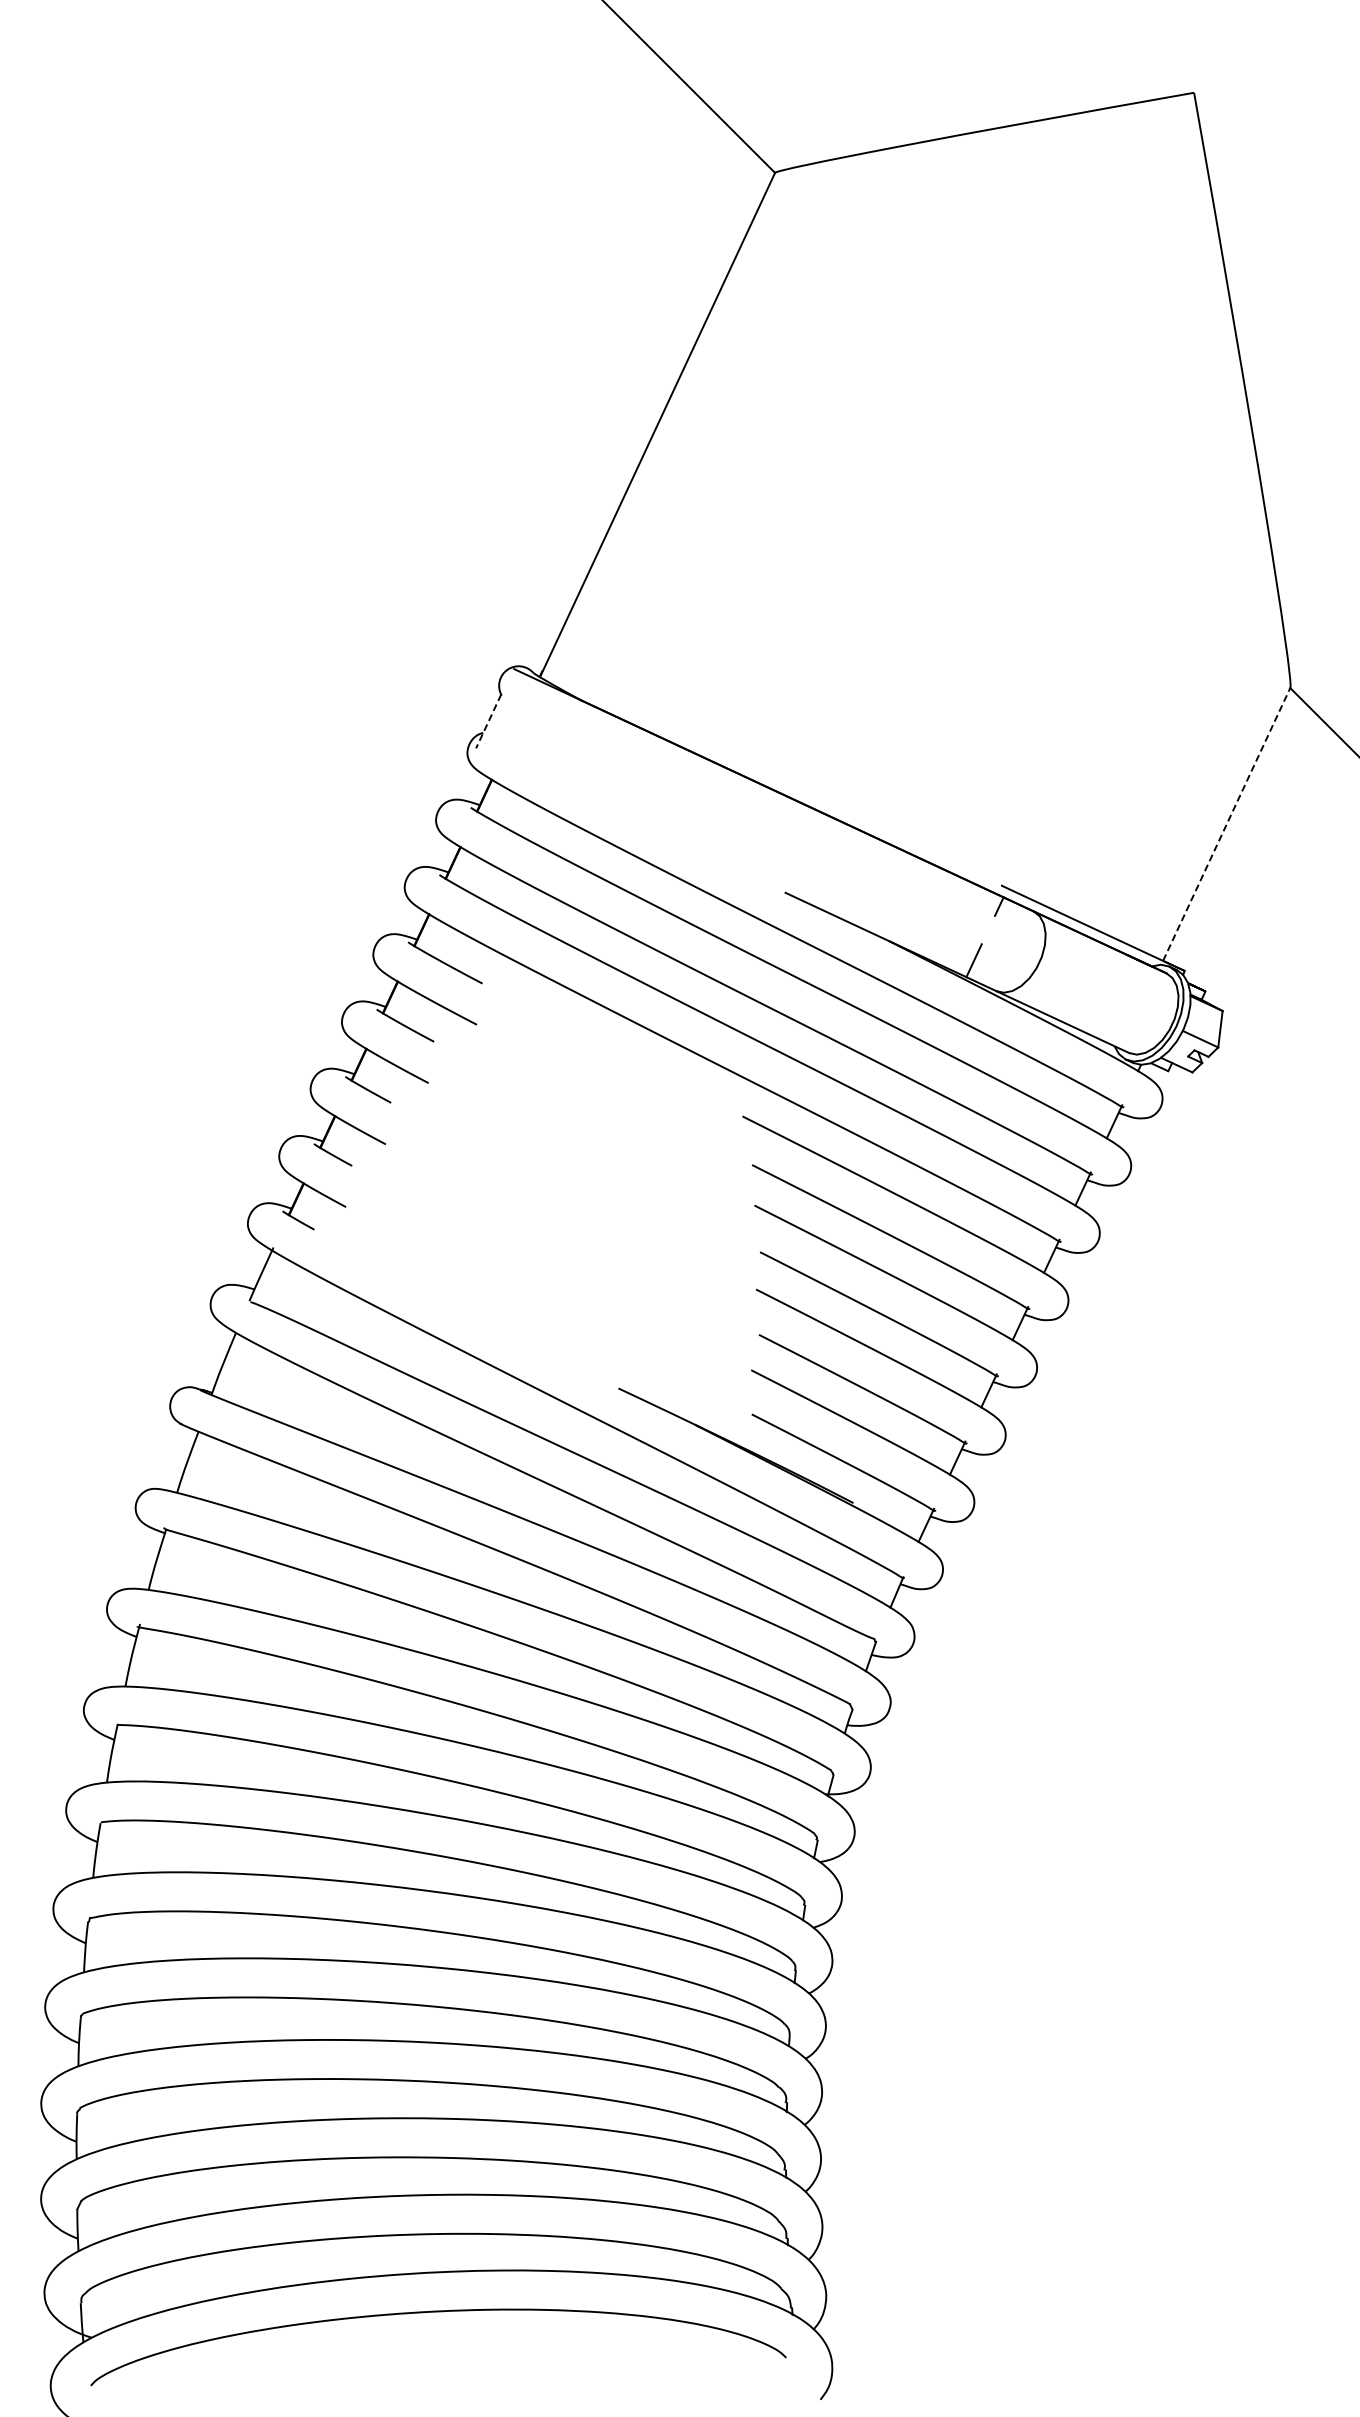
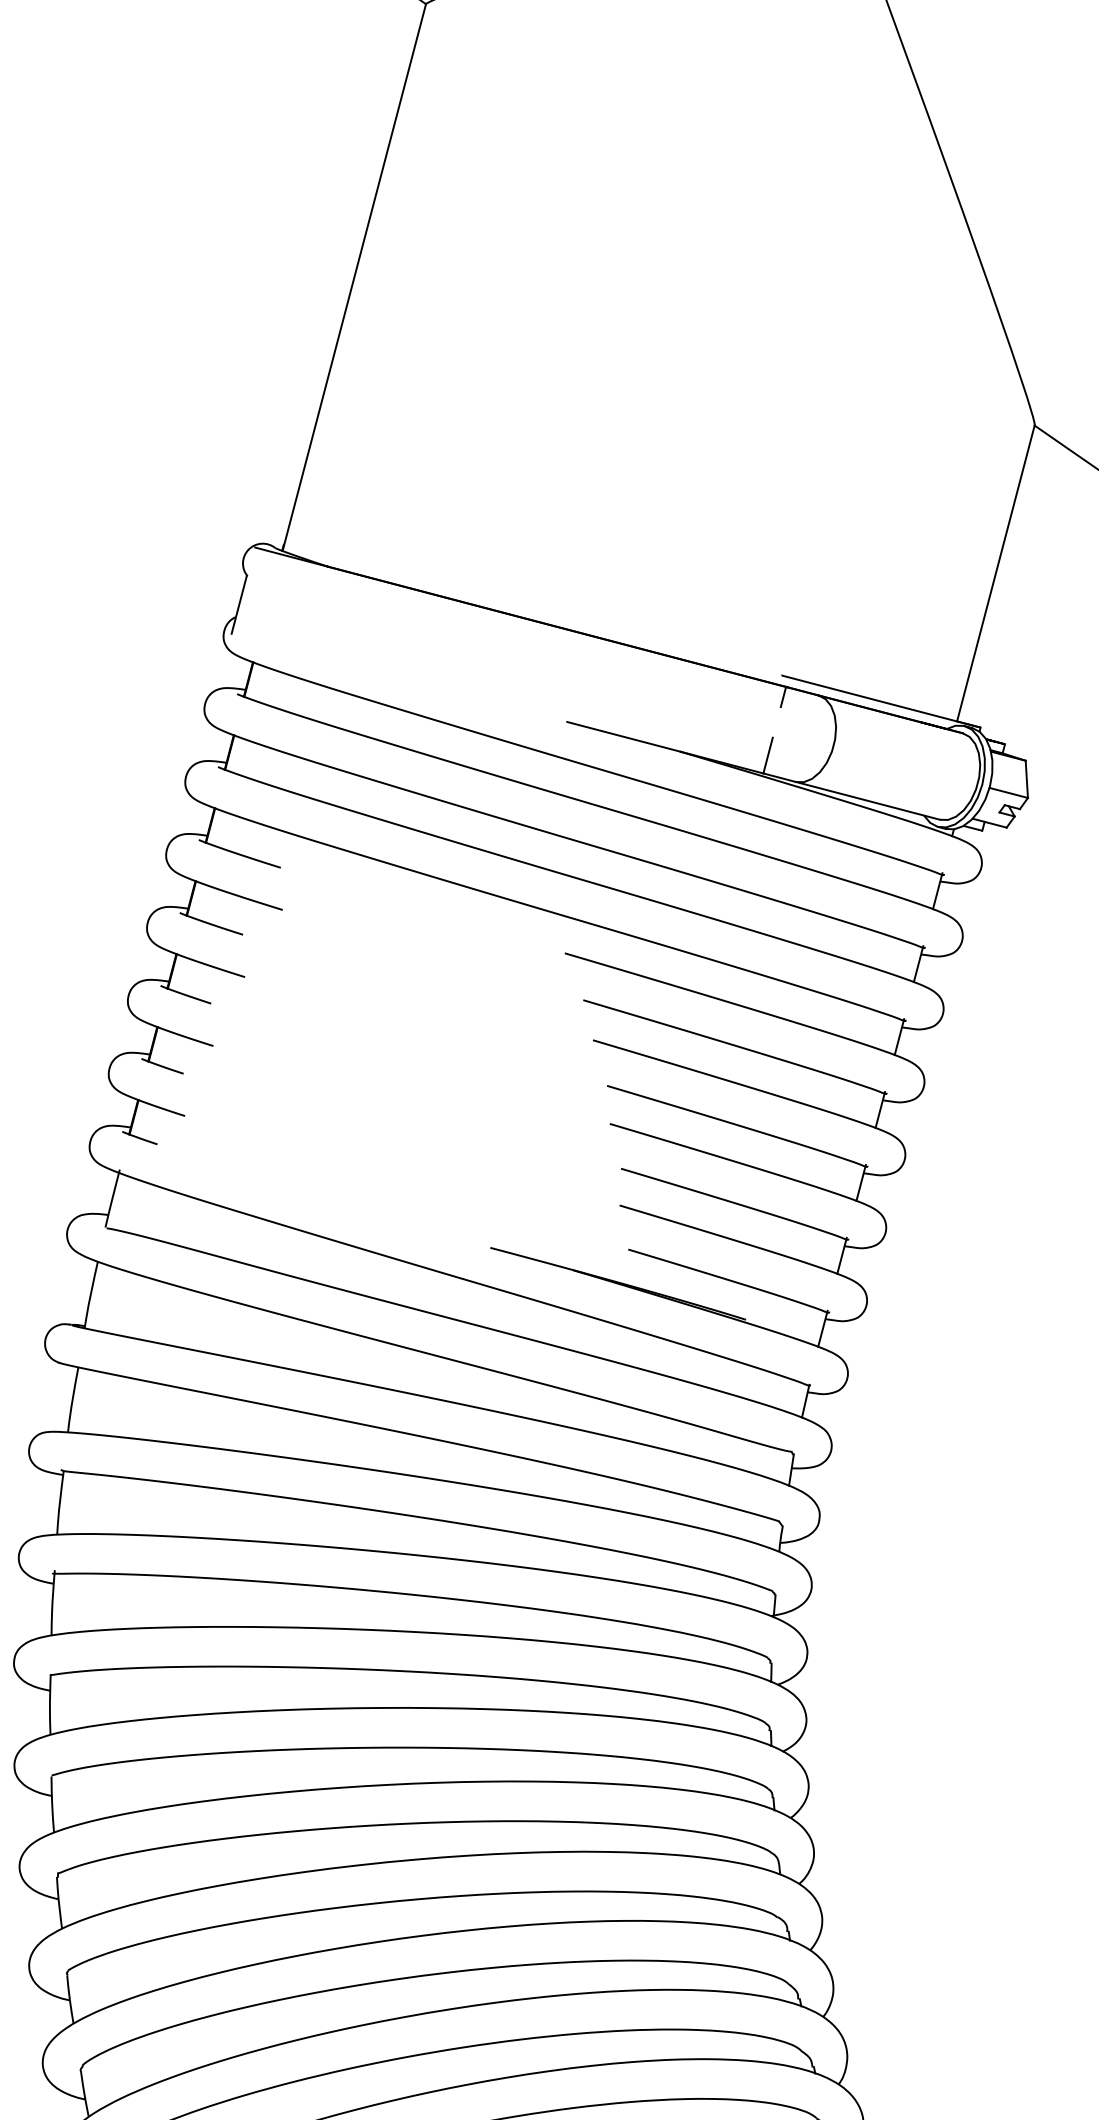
line: (488, 721) -> (239, 604), dashed -> solid
line: (1226, 824) -> (995, 573), dashed -> solid

